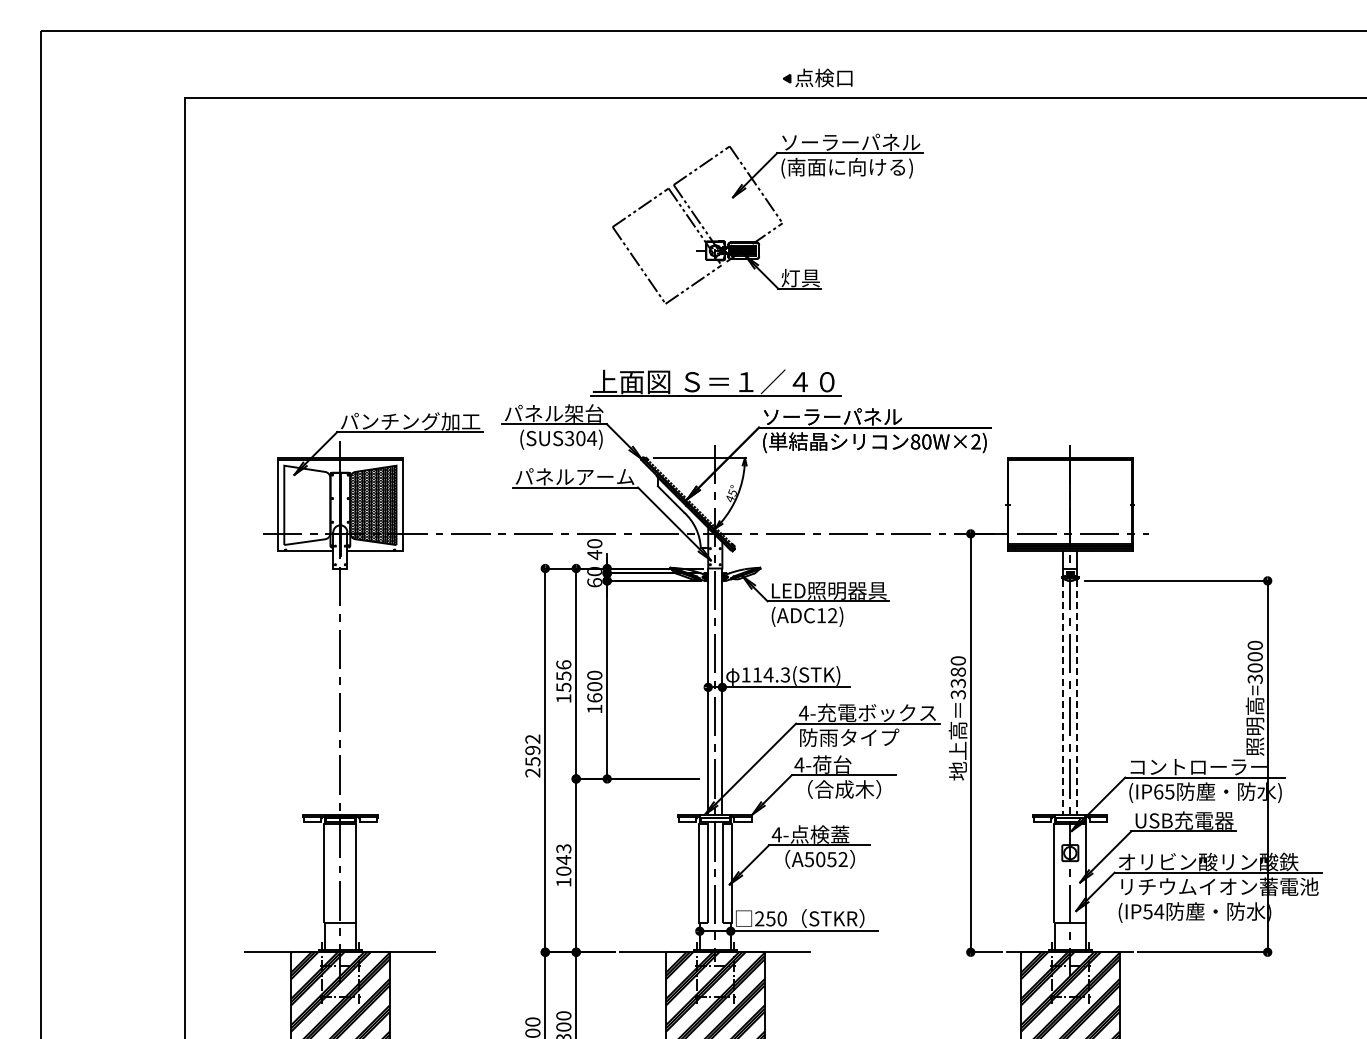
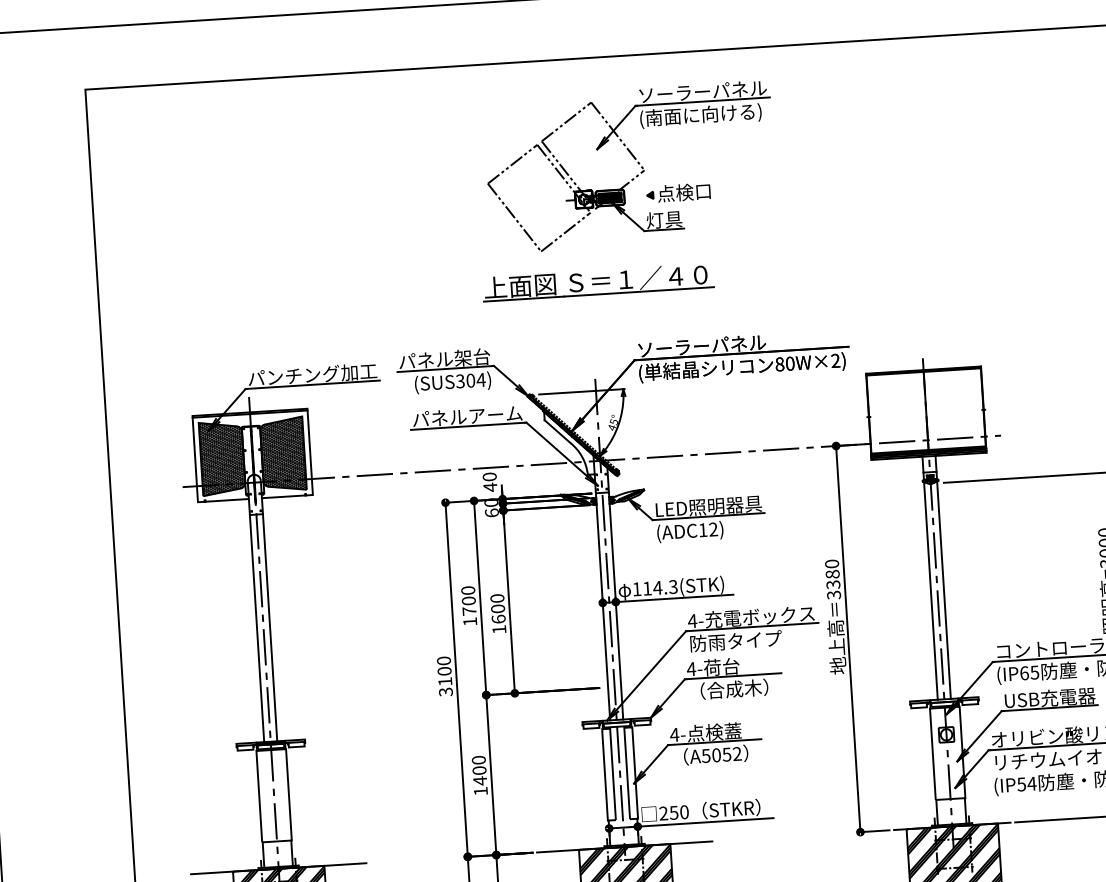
part: (817, 77) -> (678, 192), moved
part: (715, 382) -> (597, 281), moved
hatch: (307, 504) -> (222, 457), added
text: (563, 676) -> (468, 601), 1556 -> 1700
line: (333, 691) -> (257, 628), added
line: (347, 691) -> (270, 627), added
line: (1063, 692) -> (930, 587), dashed -> solid
line: (1077, 692) -> (943, 586), dashed -> solid
text: (532, 755) -> (444, 676), 2592 -> 3100
text: (563, 860) -> (479, 771), 1043 -> 1400

